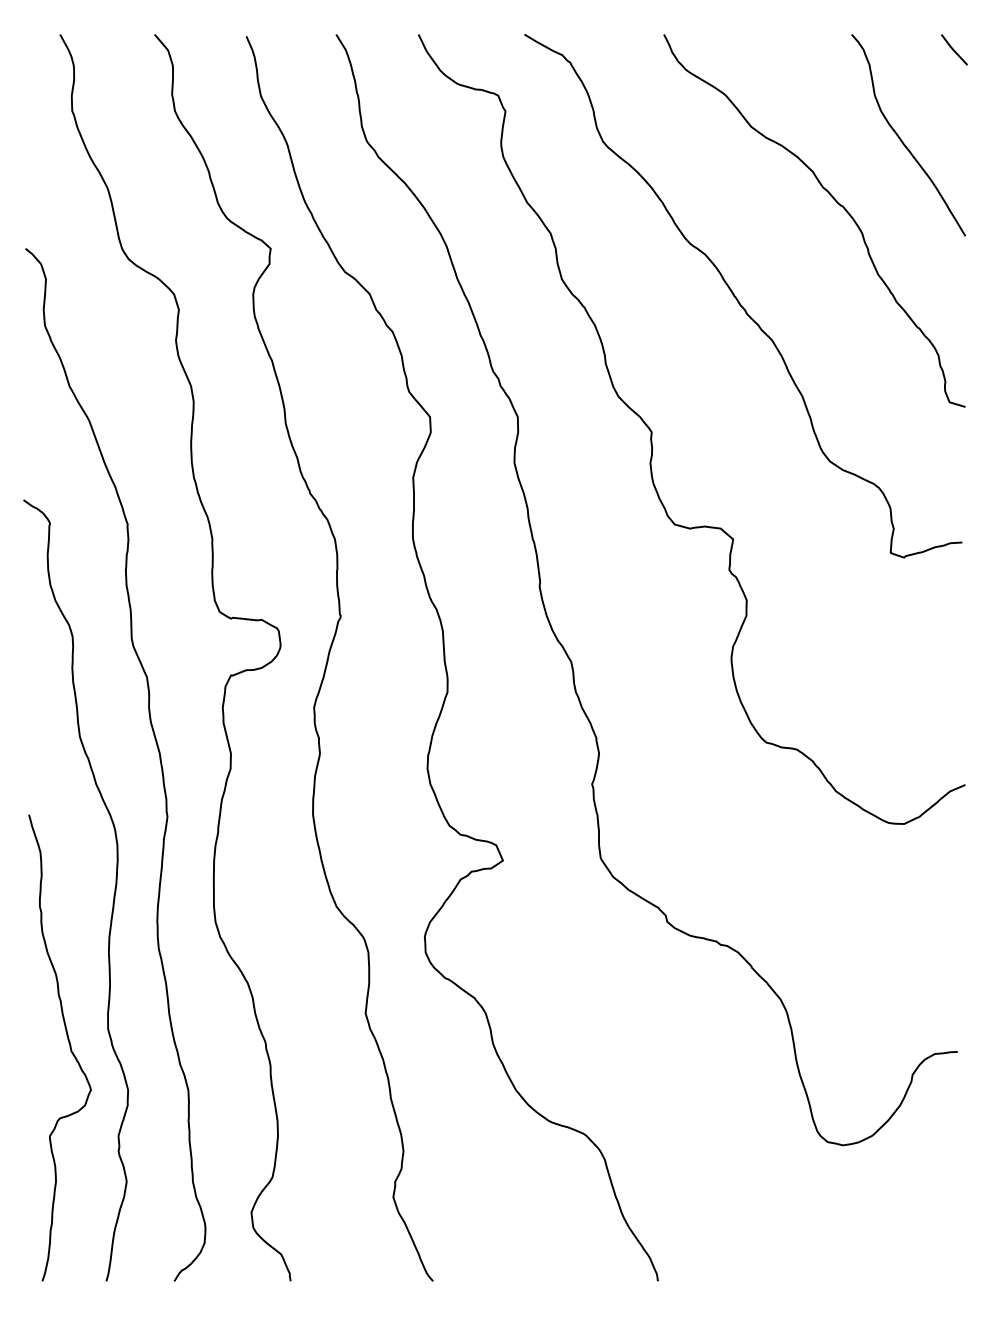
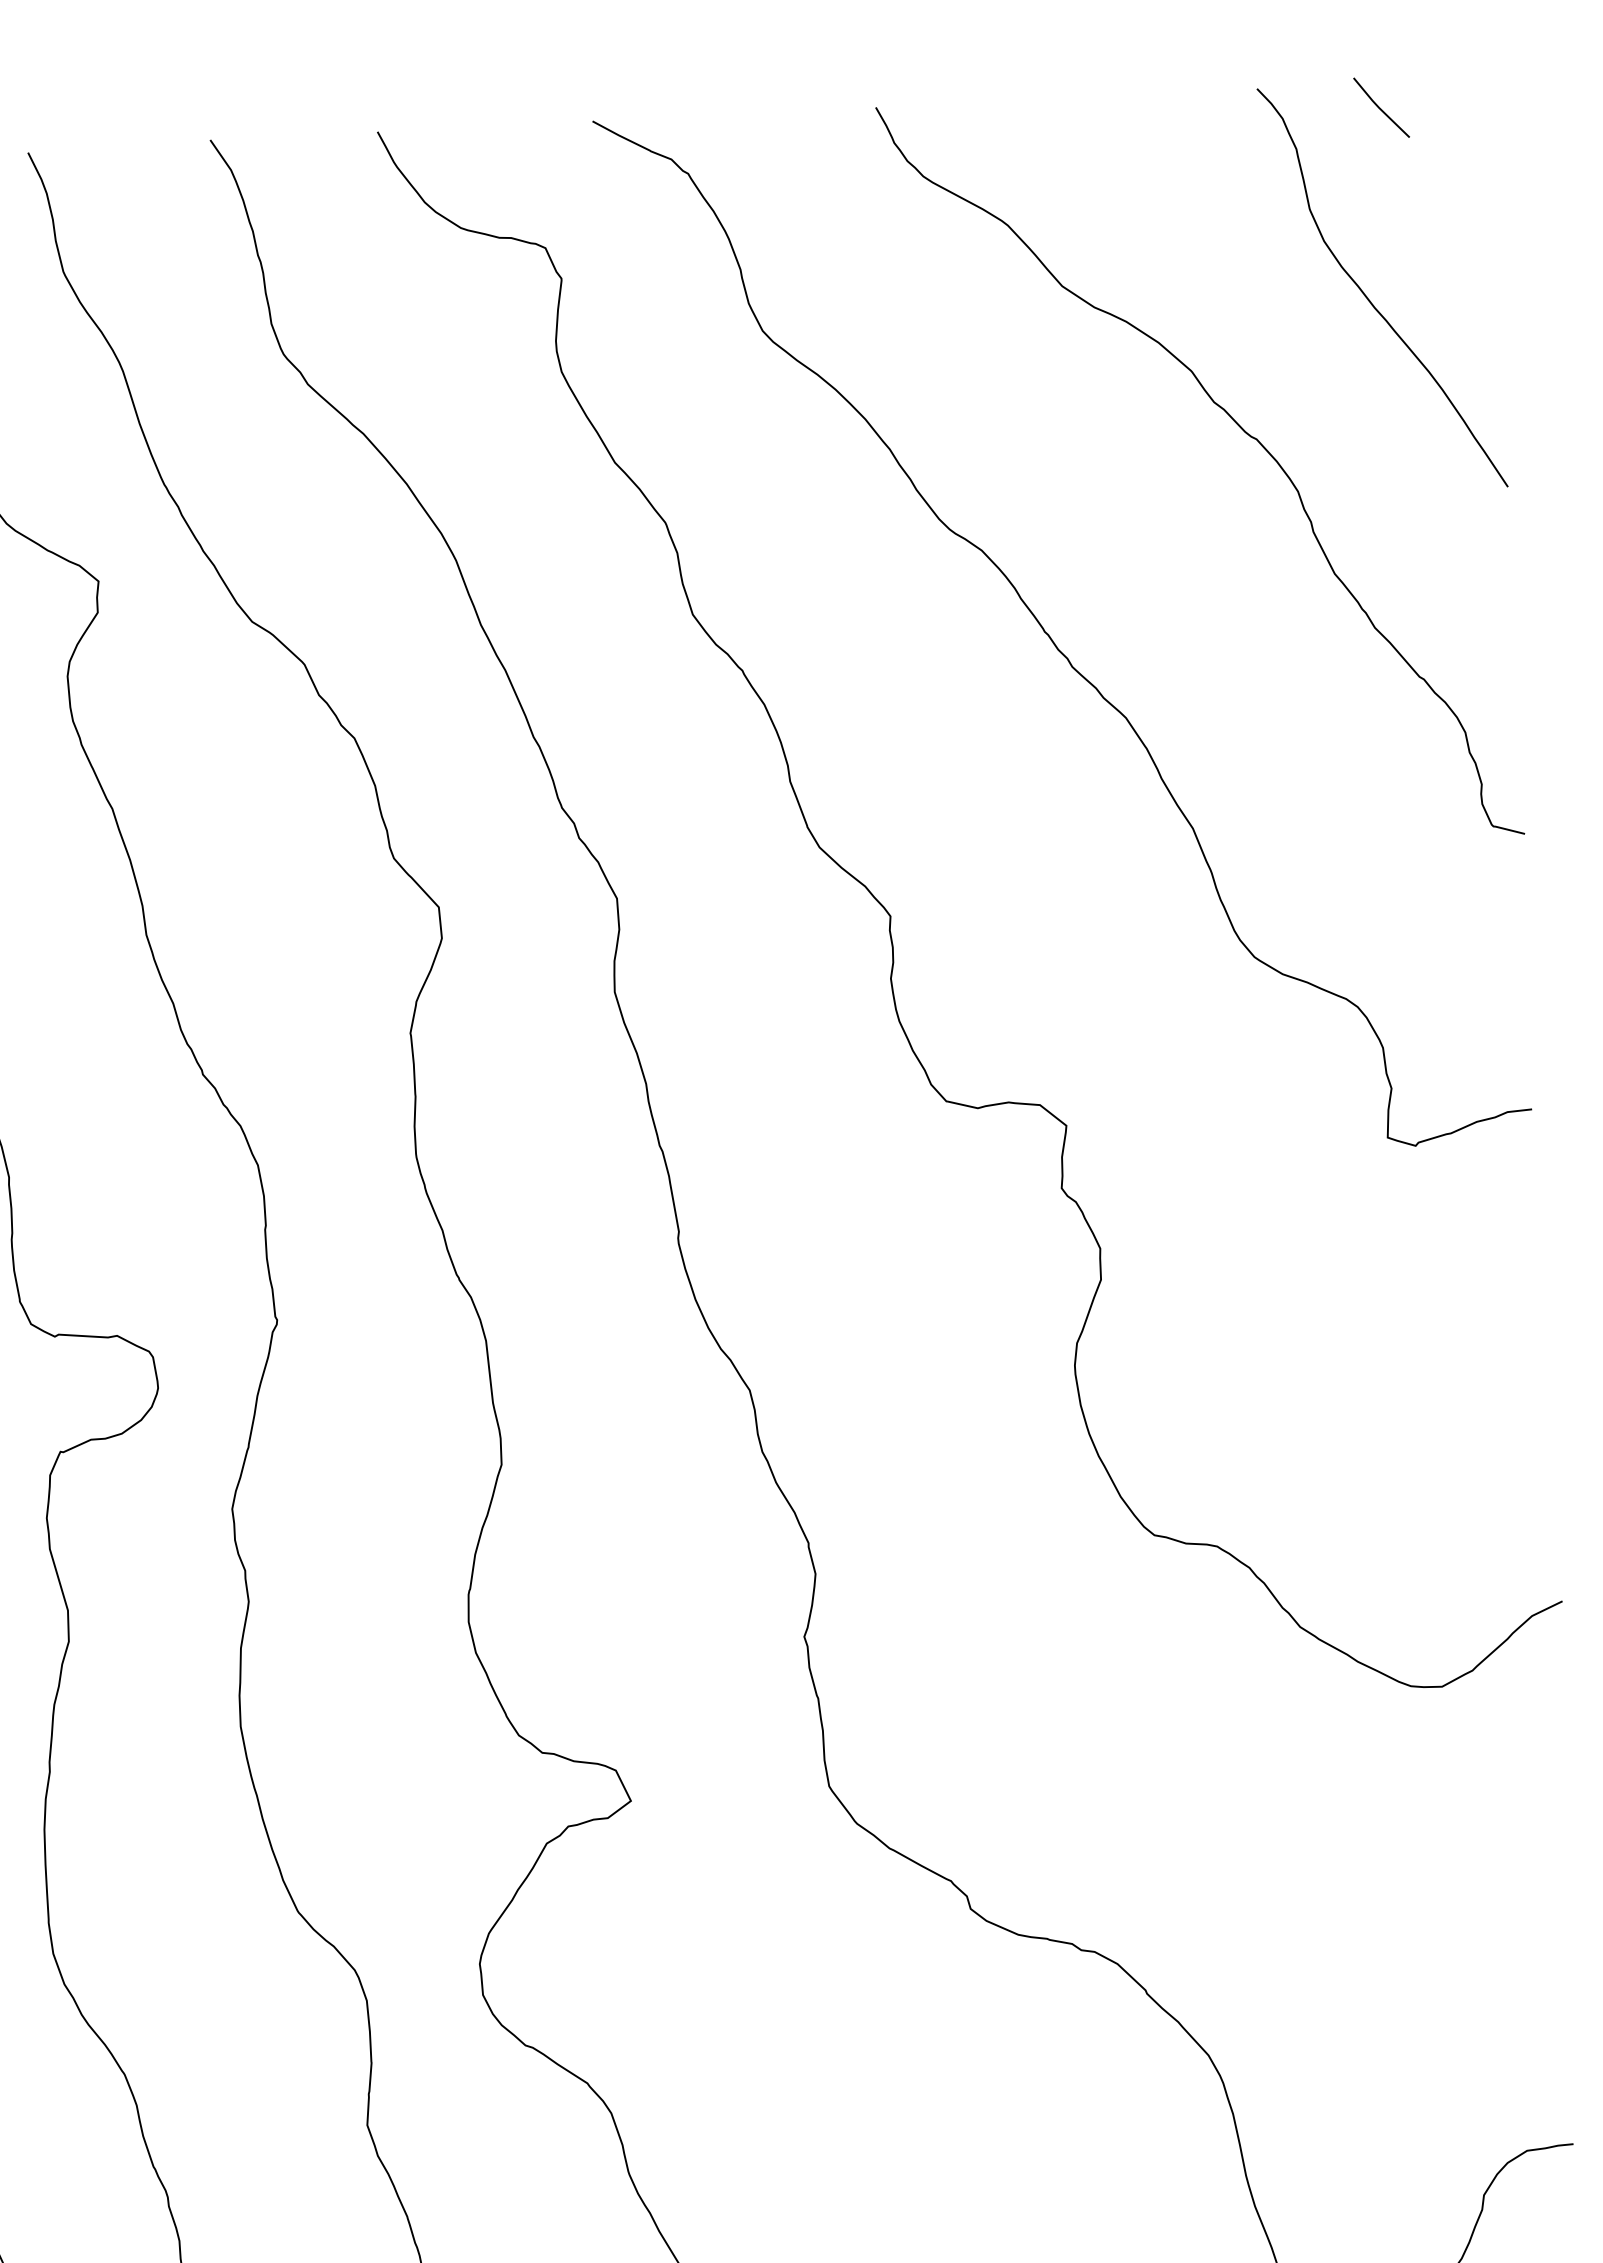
line: (954, 49) -> (1381, 107), moved

